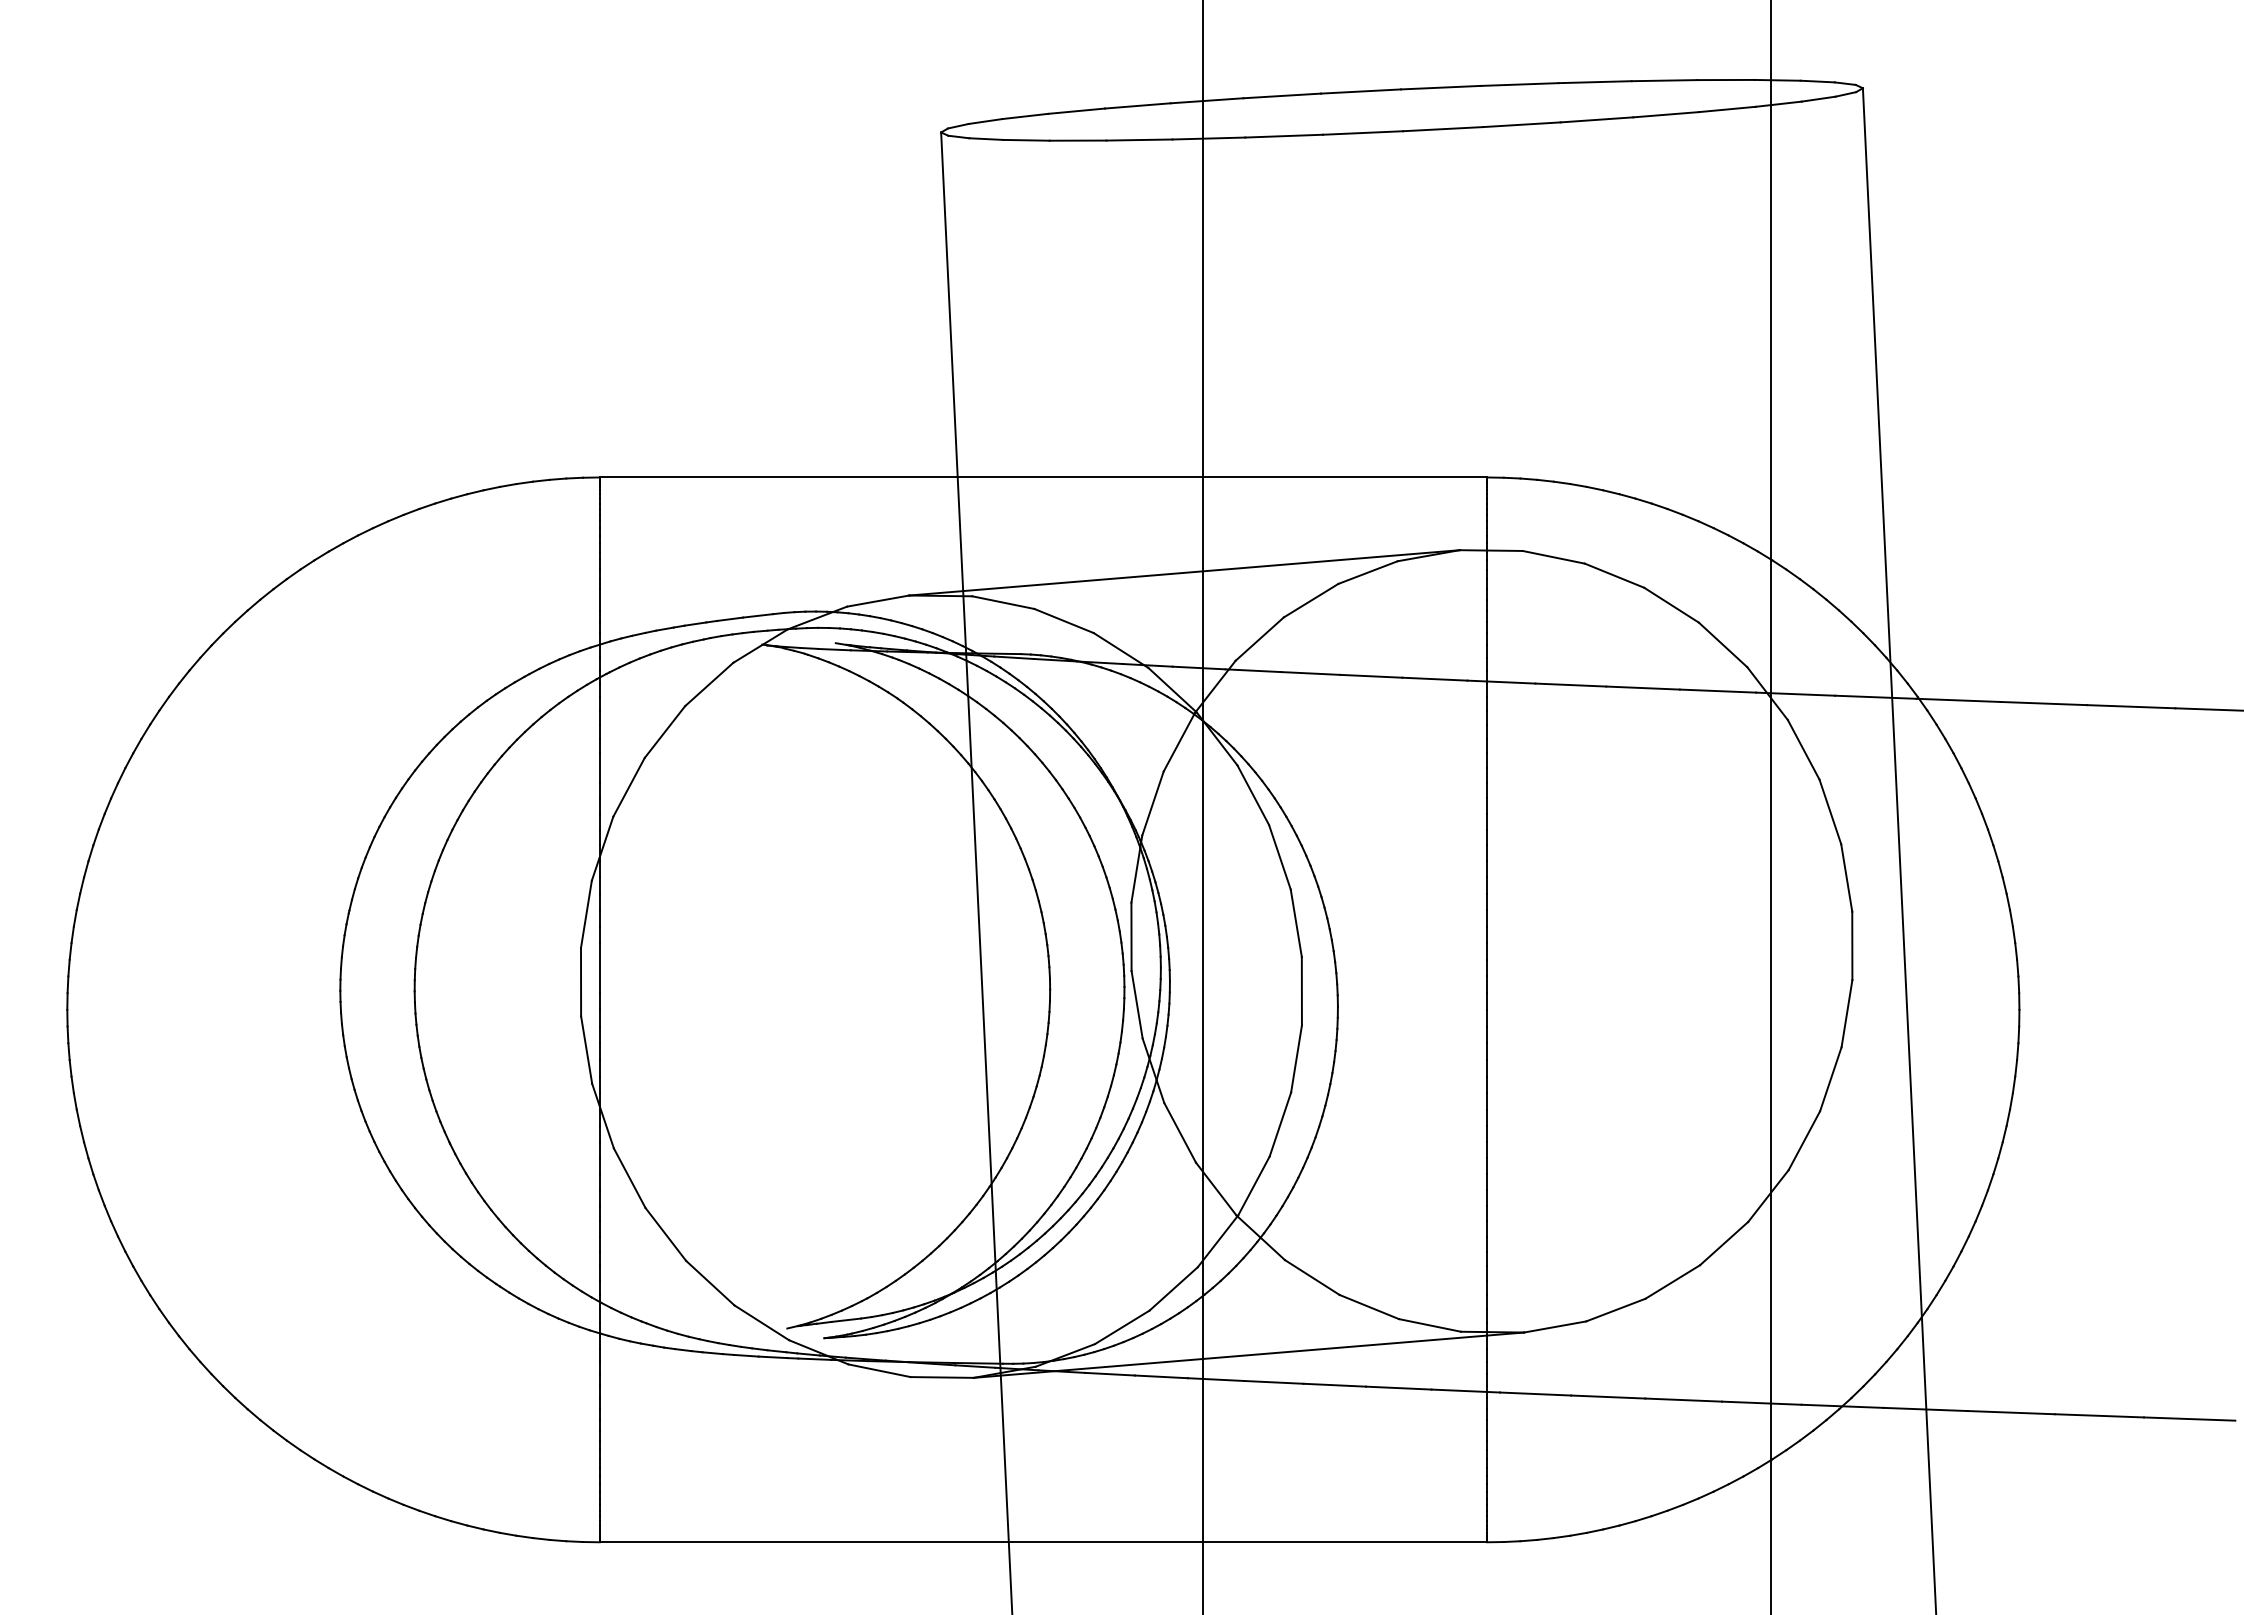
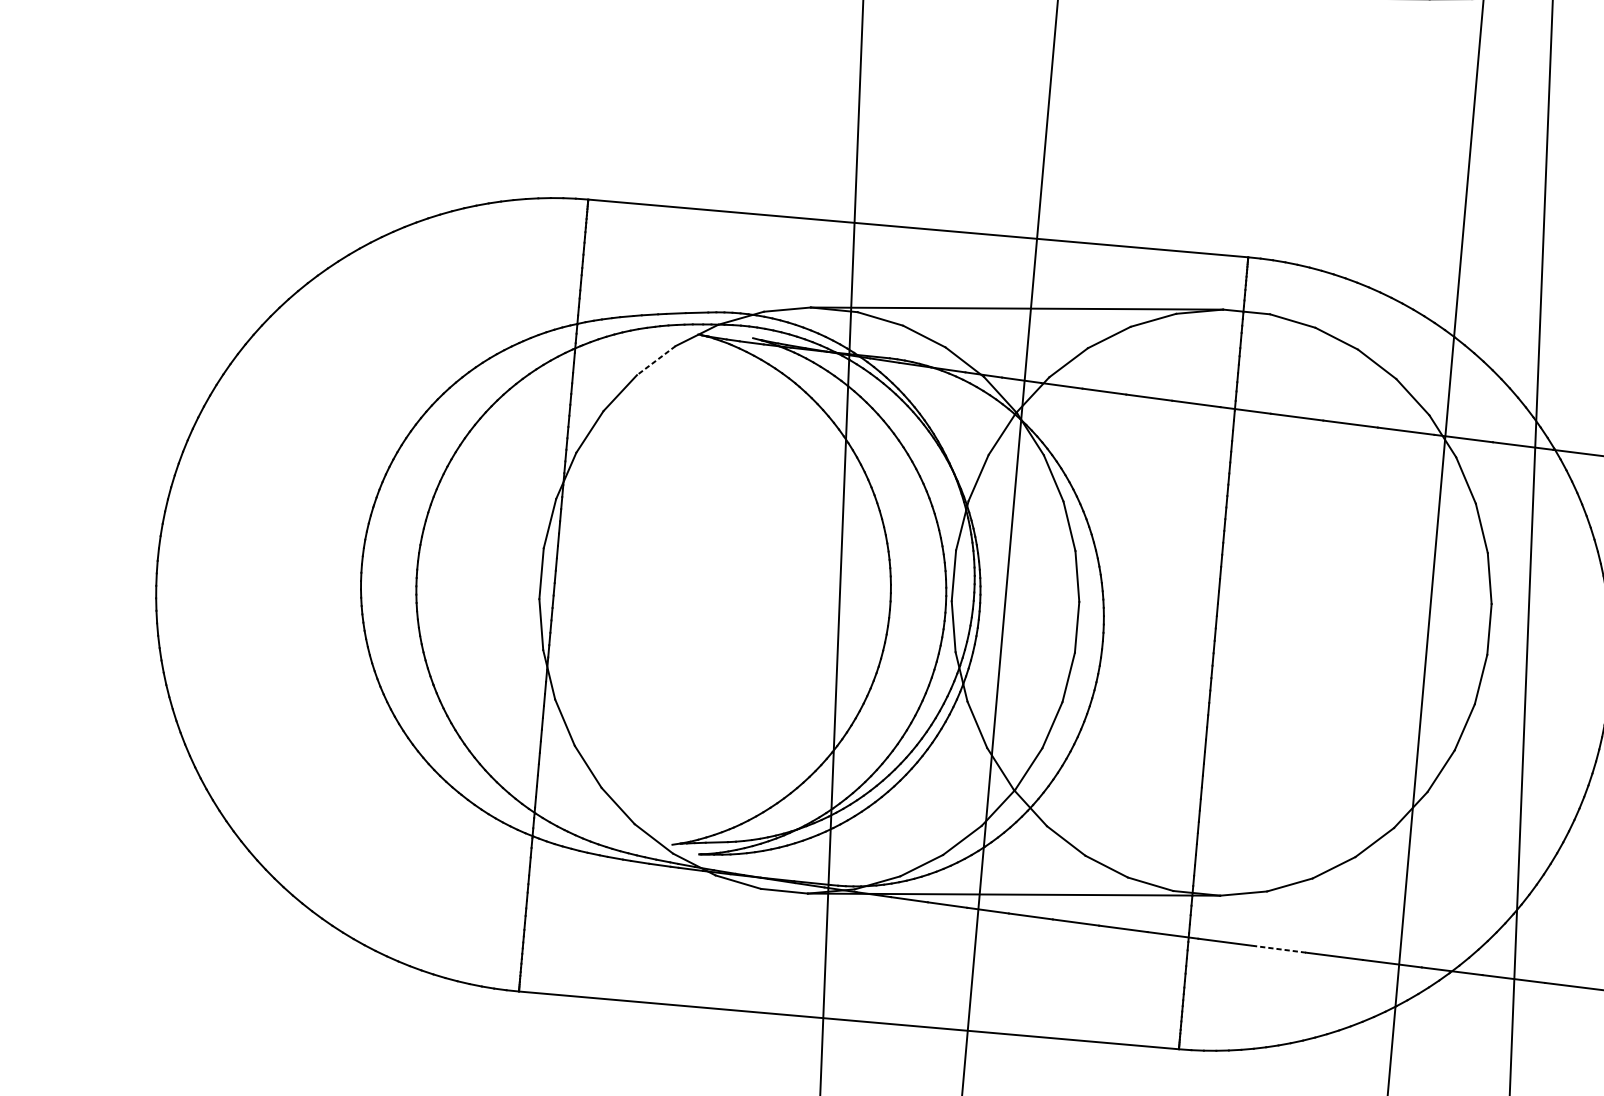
line: (708, 684) -> (655, 360), solid -> dashed
line: (1607, 1397) -> (1277, 949), solid -> dashed

